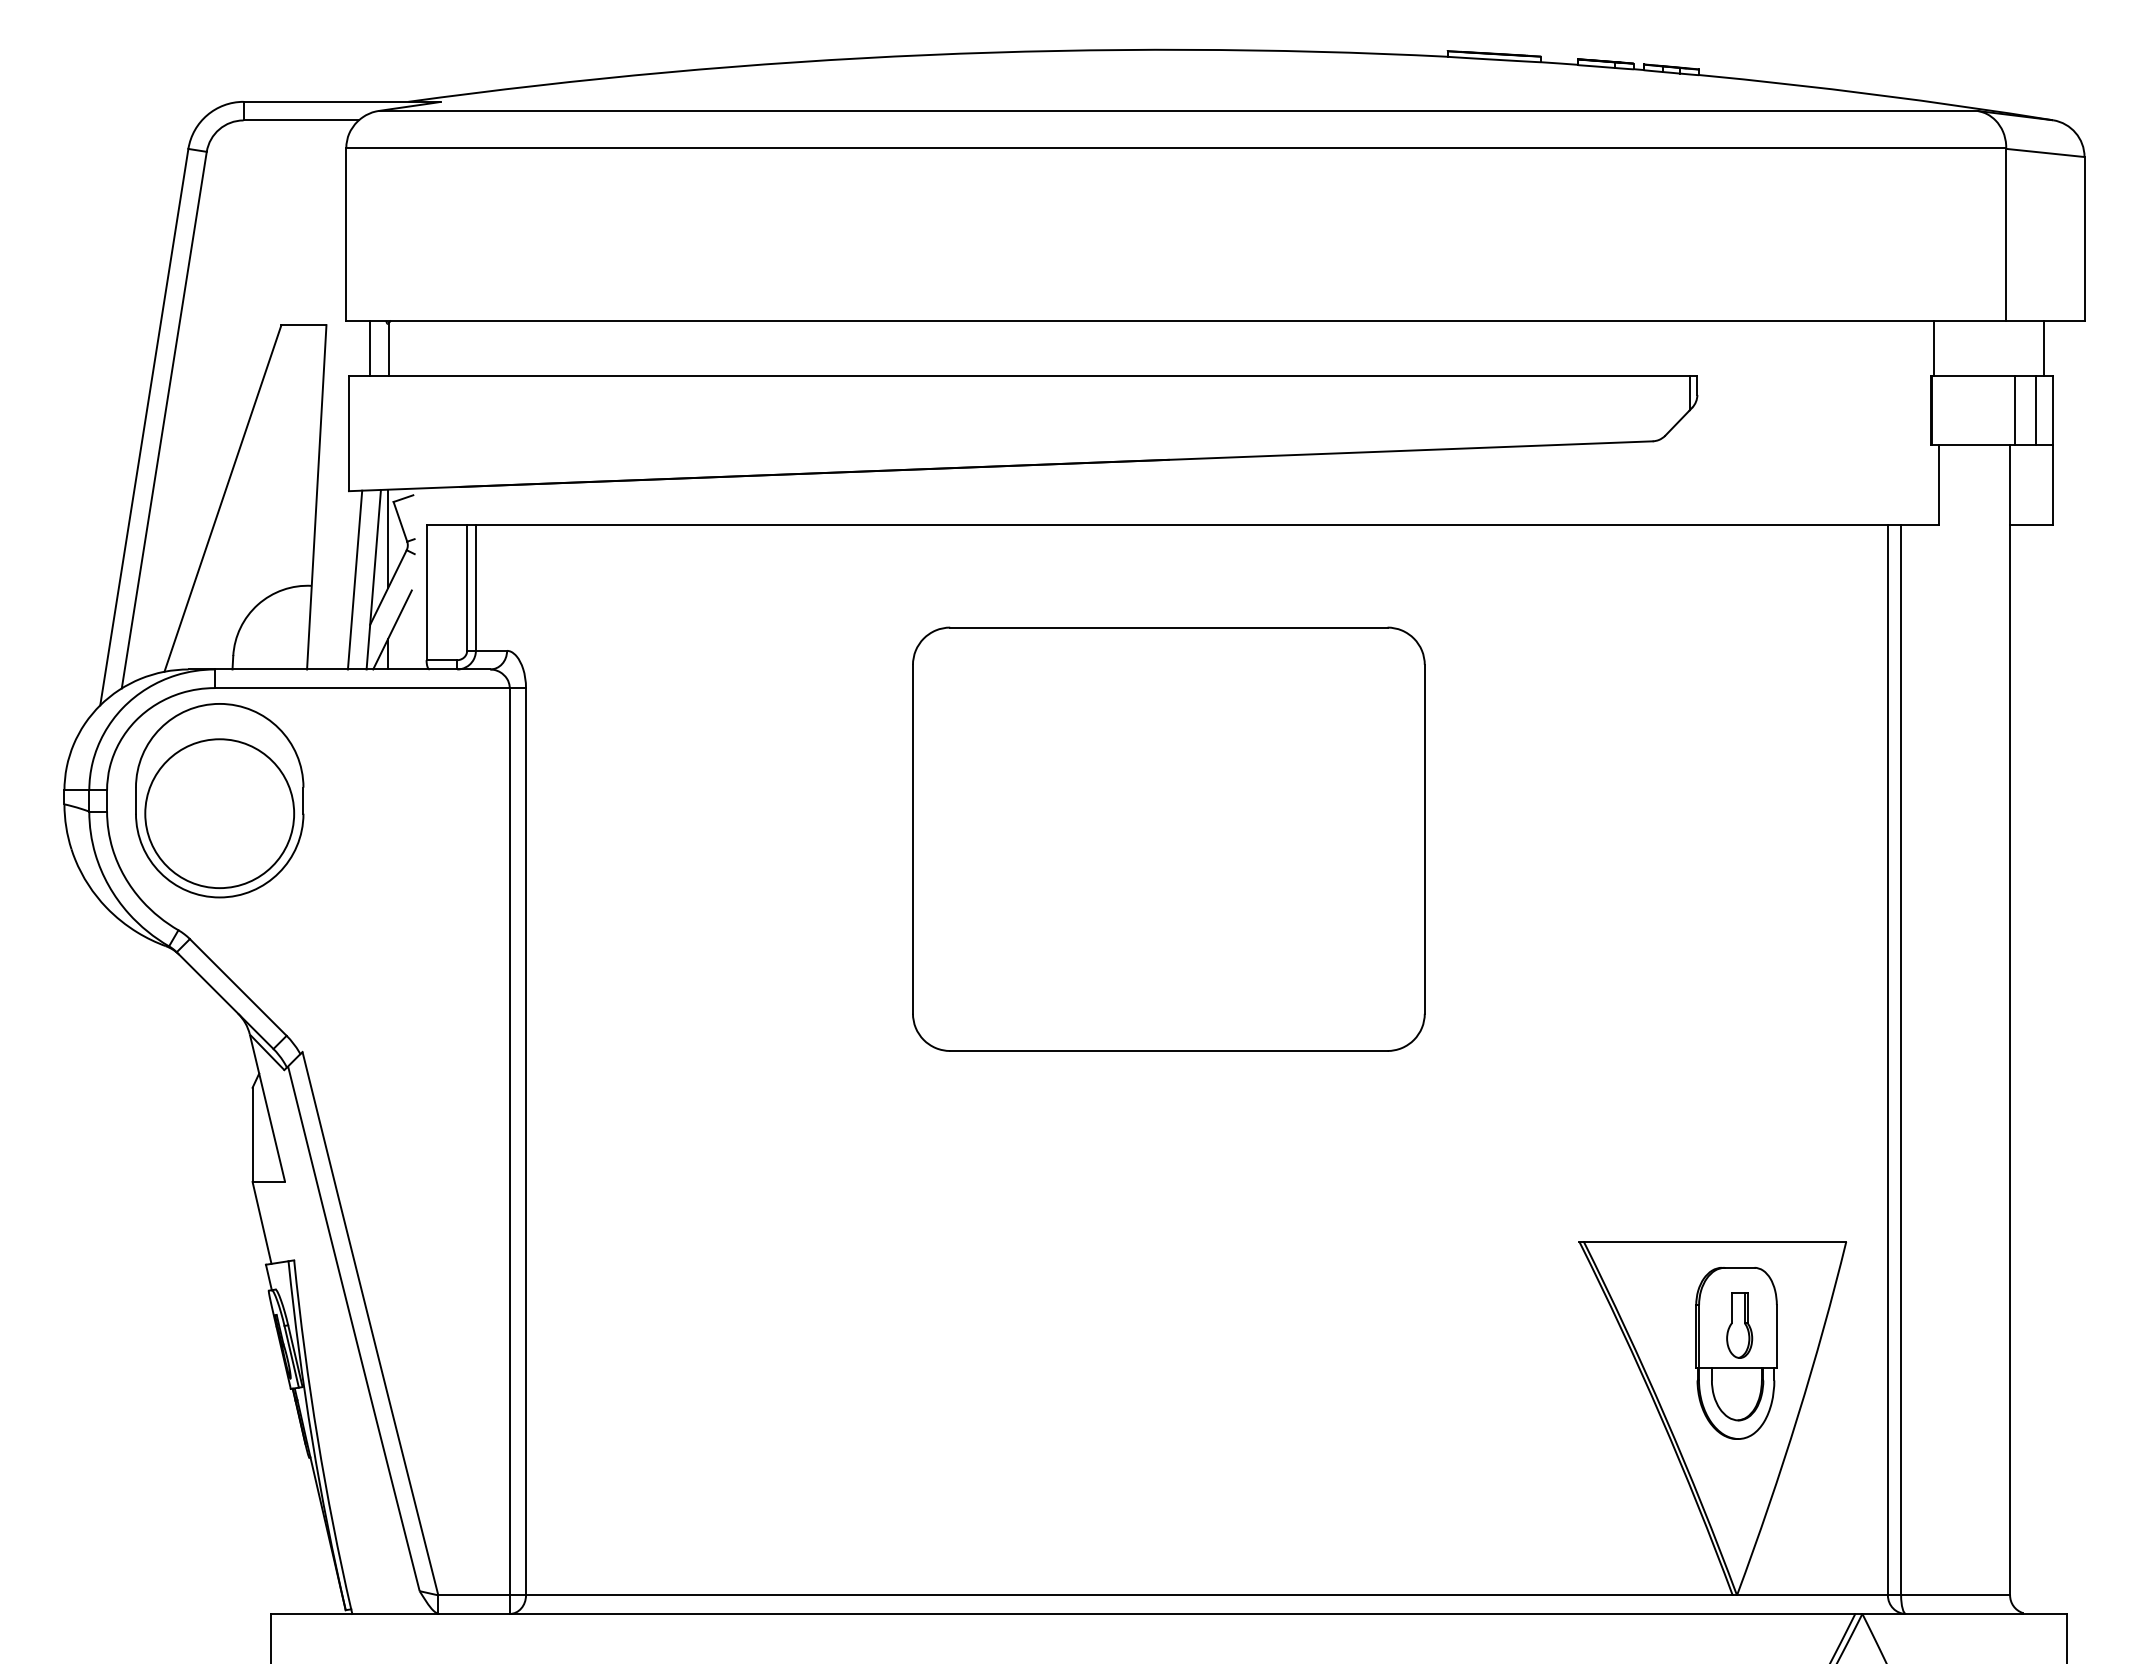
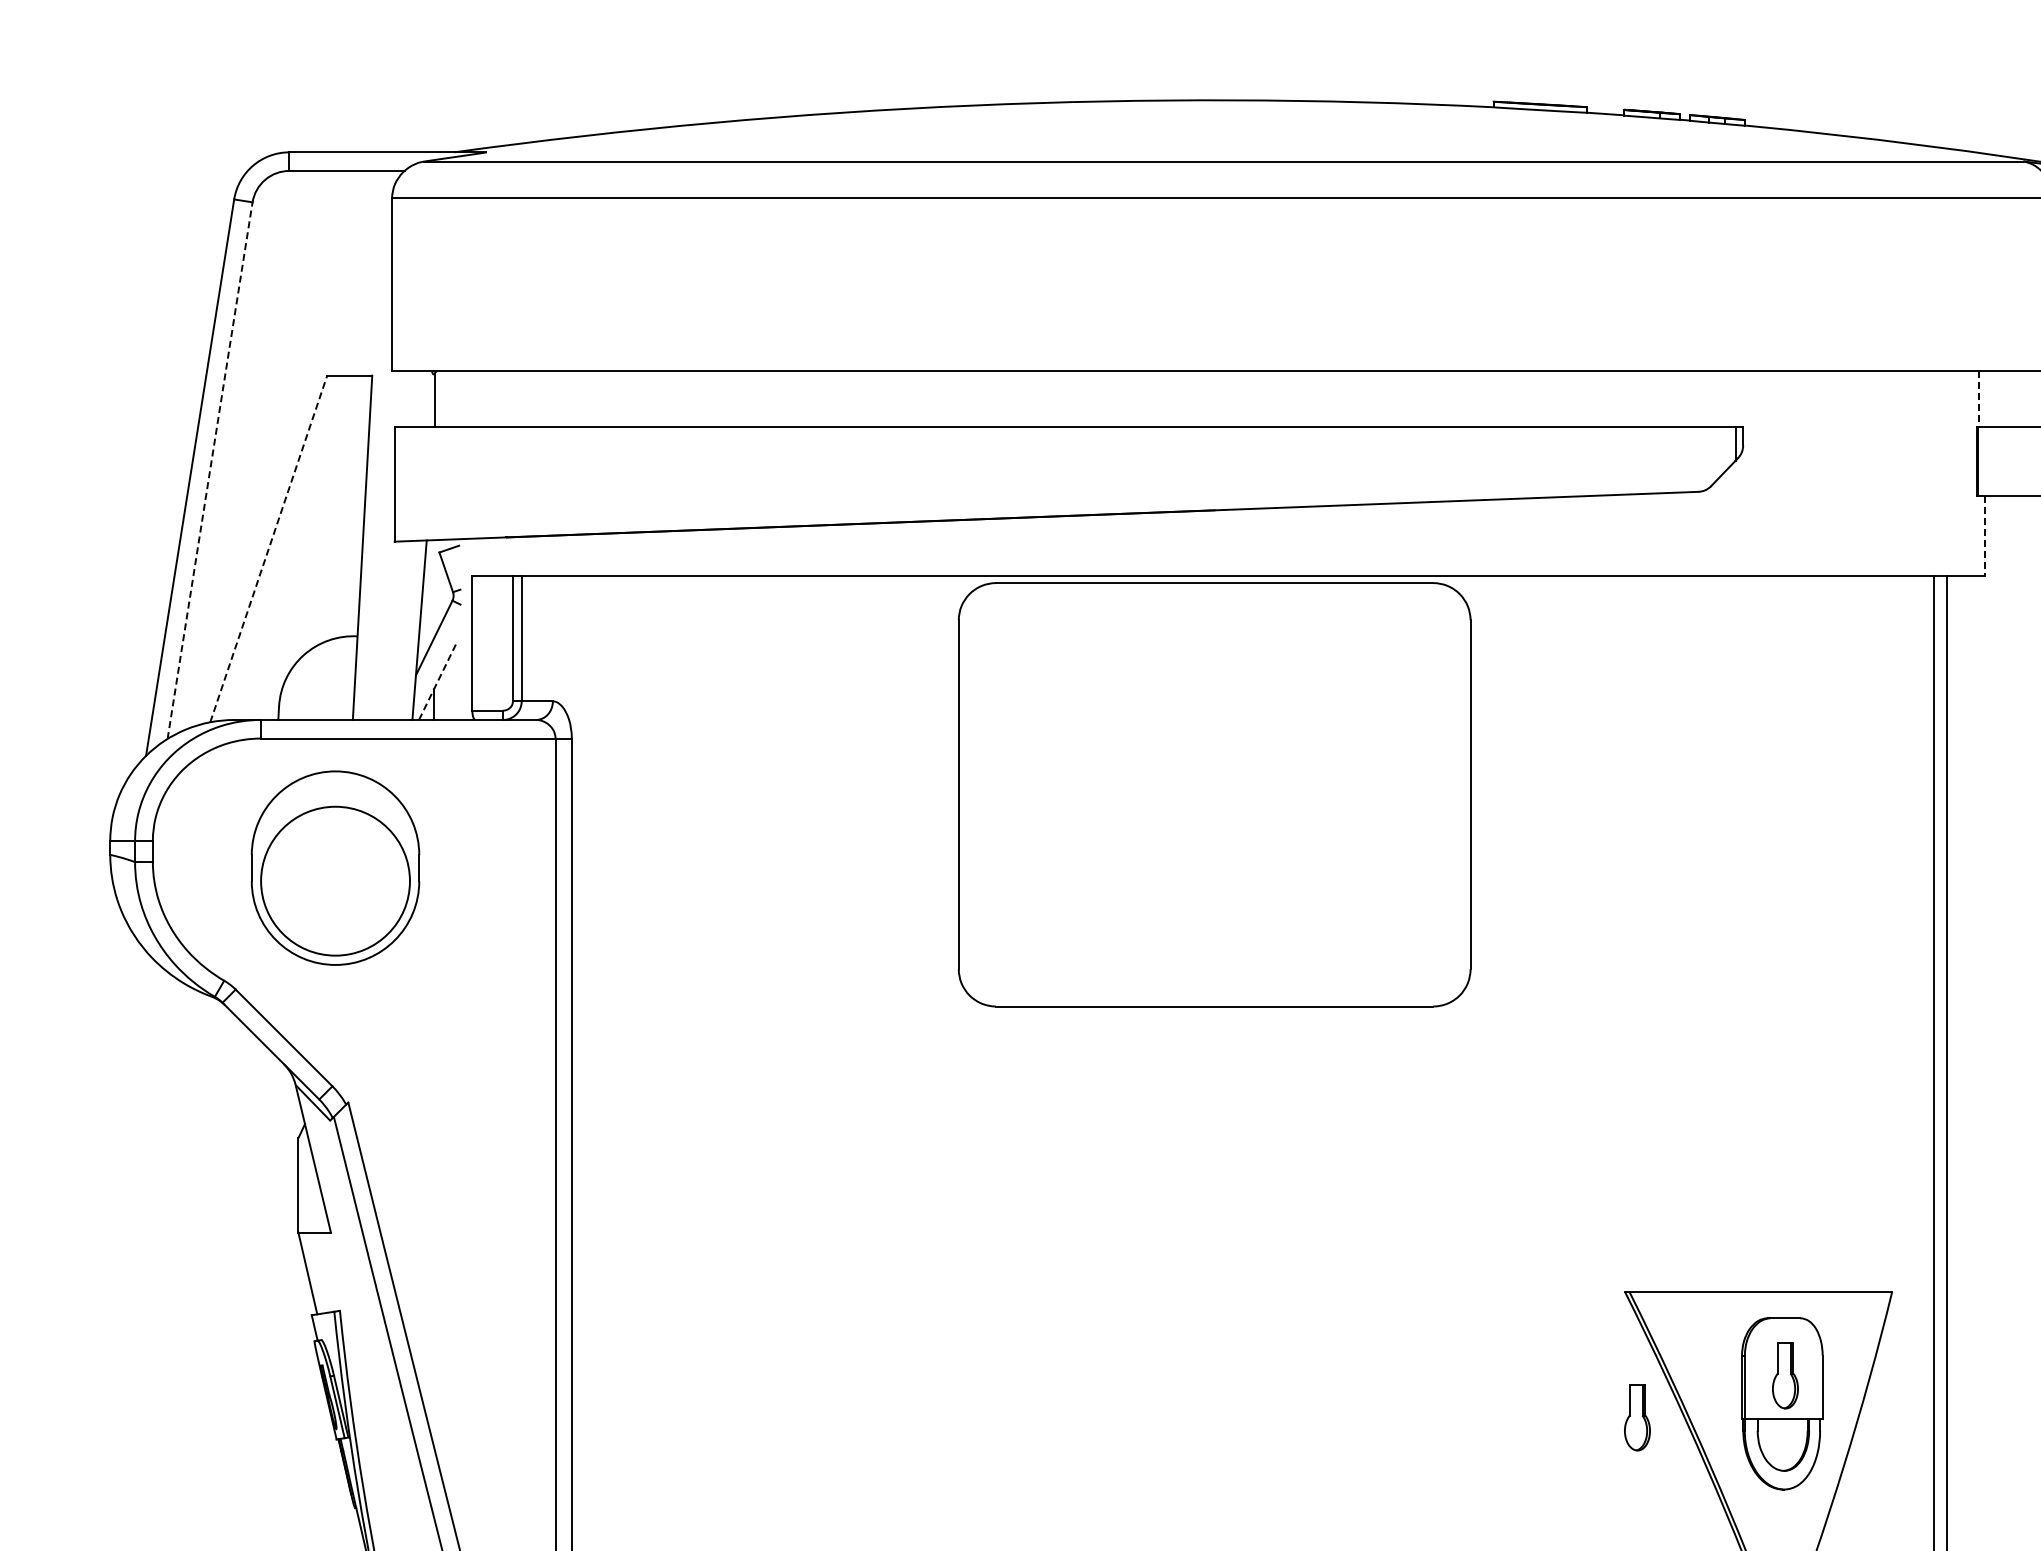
line: (370, 348) -> (416, 399), removed
line: (1933, 348) -> (1979, 399), solid -> dashed
line: (164, 420) -> (210, 471), solid -> dashed
line: (1939, 485) -> (1985, 536), solid -> dashed
line: (222, 498) -> (268, 549), solid -> dashed
line: (388, 538) -> (434, 589), removed
line: (354, 579) -> (400, 630), removed
line: (392, 629) -> (438, 680), solid -> dashed
part: (219, 800) -> (335, 868), moved
part: (1168, 838) -> (1214, 794), moved
part: (1591, 1367) -> (1637, 1418), added

